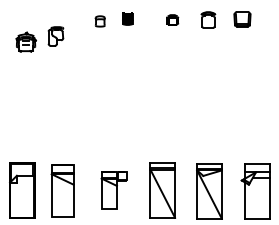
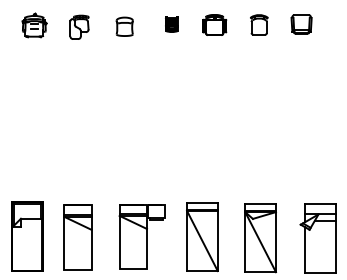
part: (127, 18) -> (171, 24), moved
part: (172, 19) -> (214, 24), size x1.67
part: (100, 21) -> (124, 26), size x1.43
part: (55, 35) -> (79, 26), moved
part: (26, 42) -> (34, 25), moved
part: (113, 190) -> (141, 236), size x1.43

